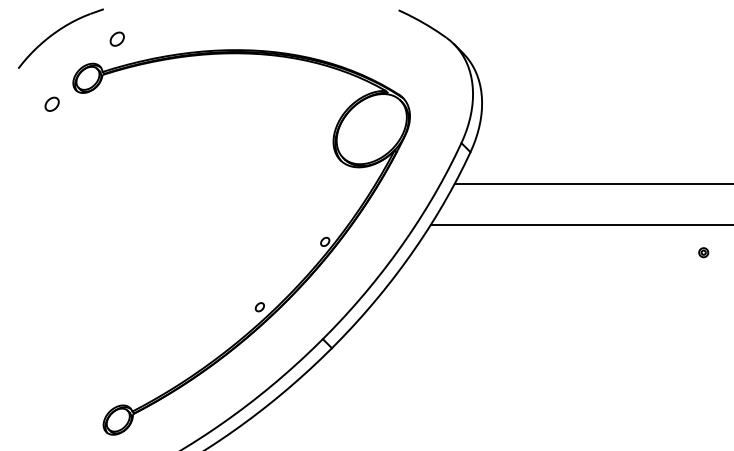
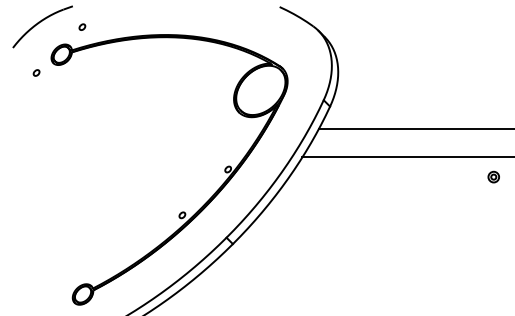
part: (117, 38) -> (82, 26), size x0.62
part: (51, 103) -> (36, 72), size x0.62
part: (703, 251) -> (493, 176), size x1.67

